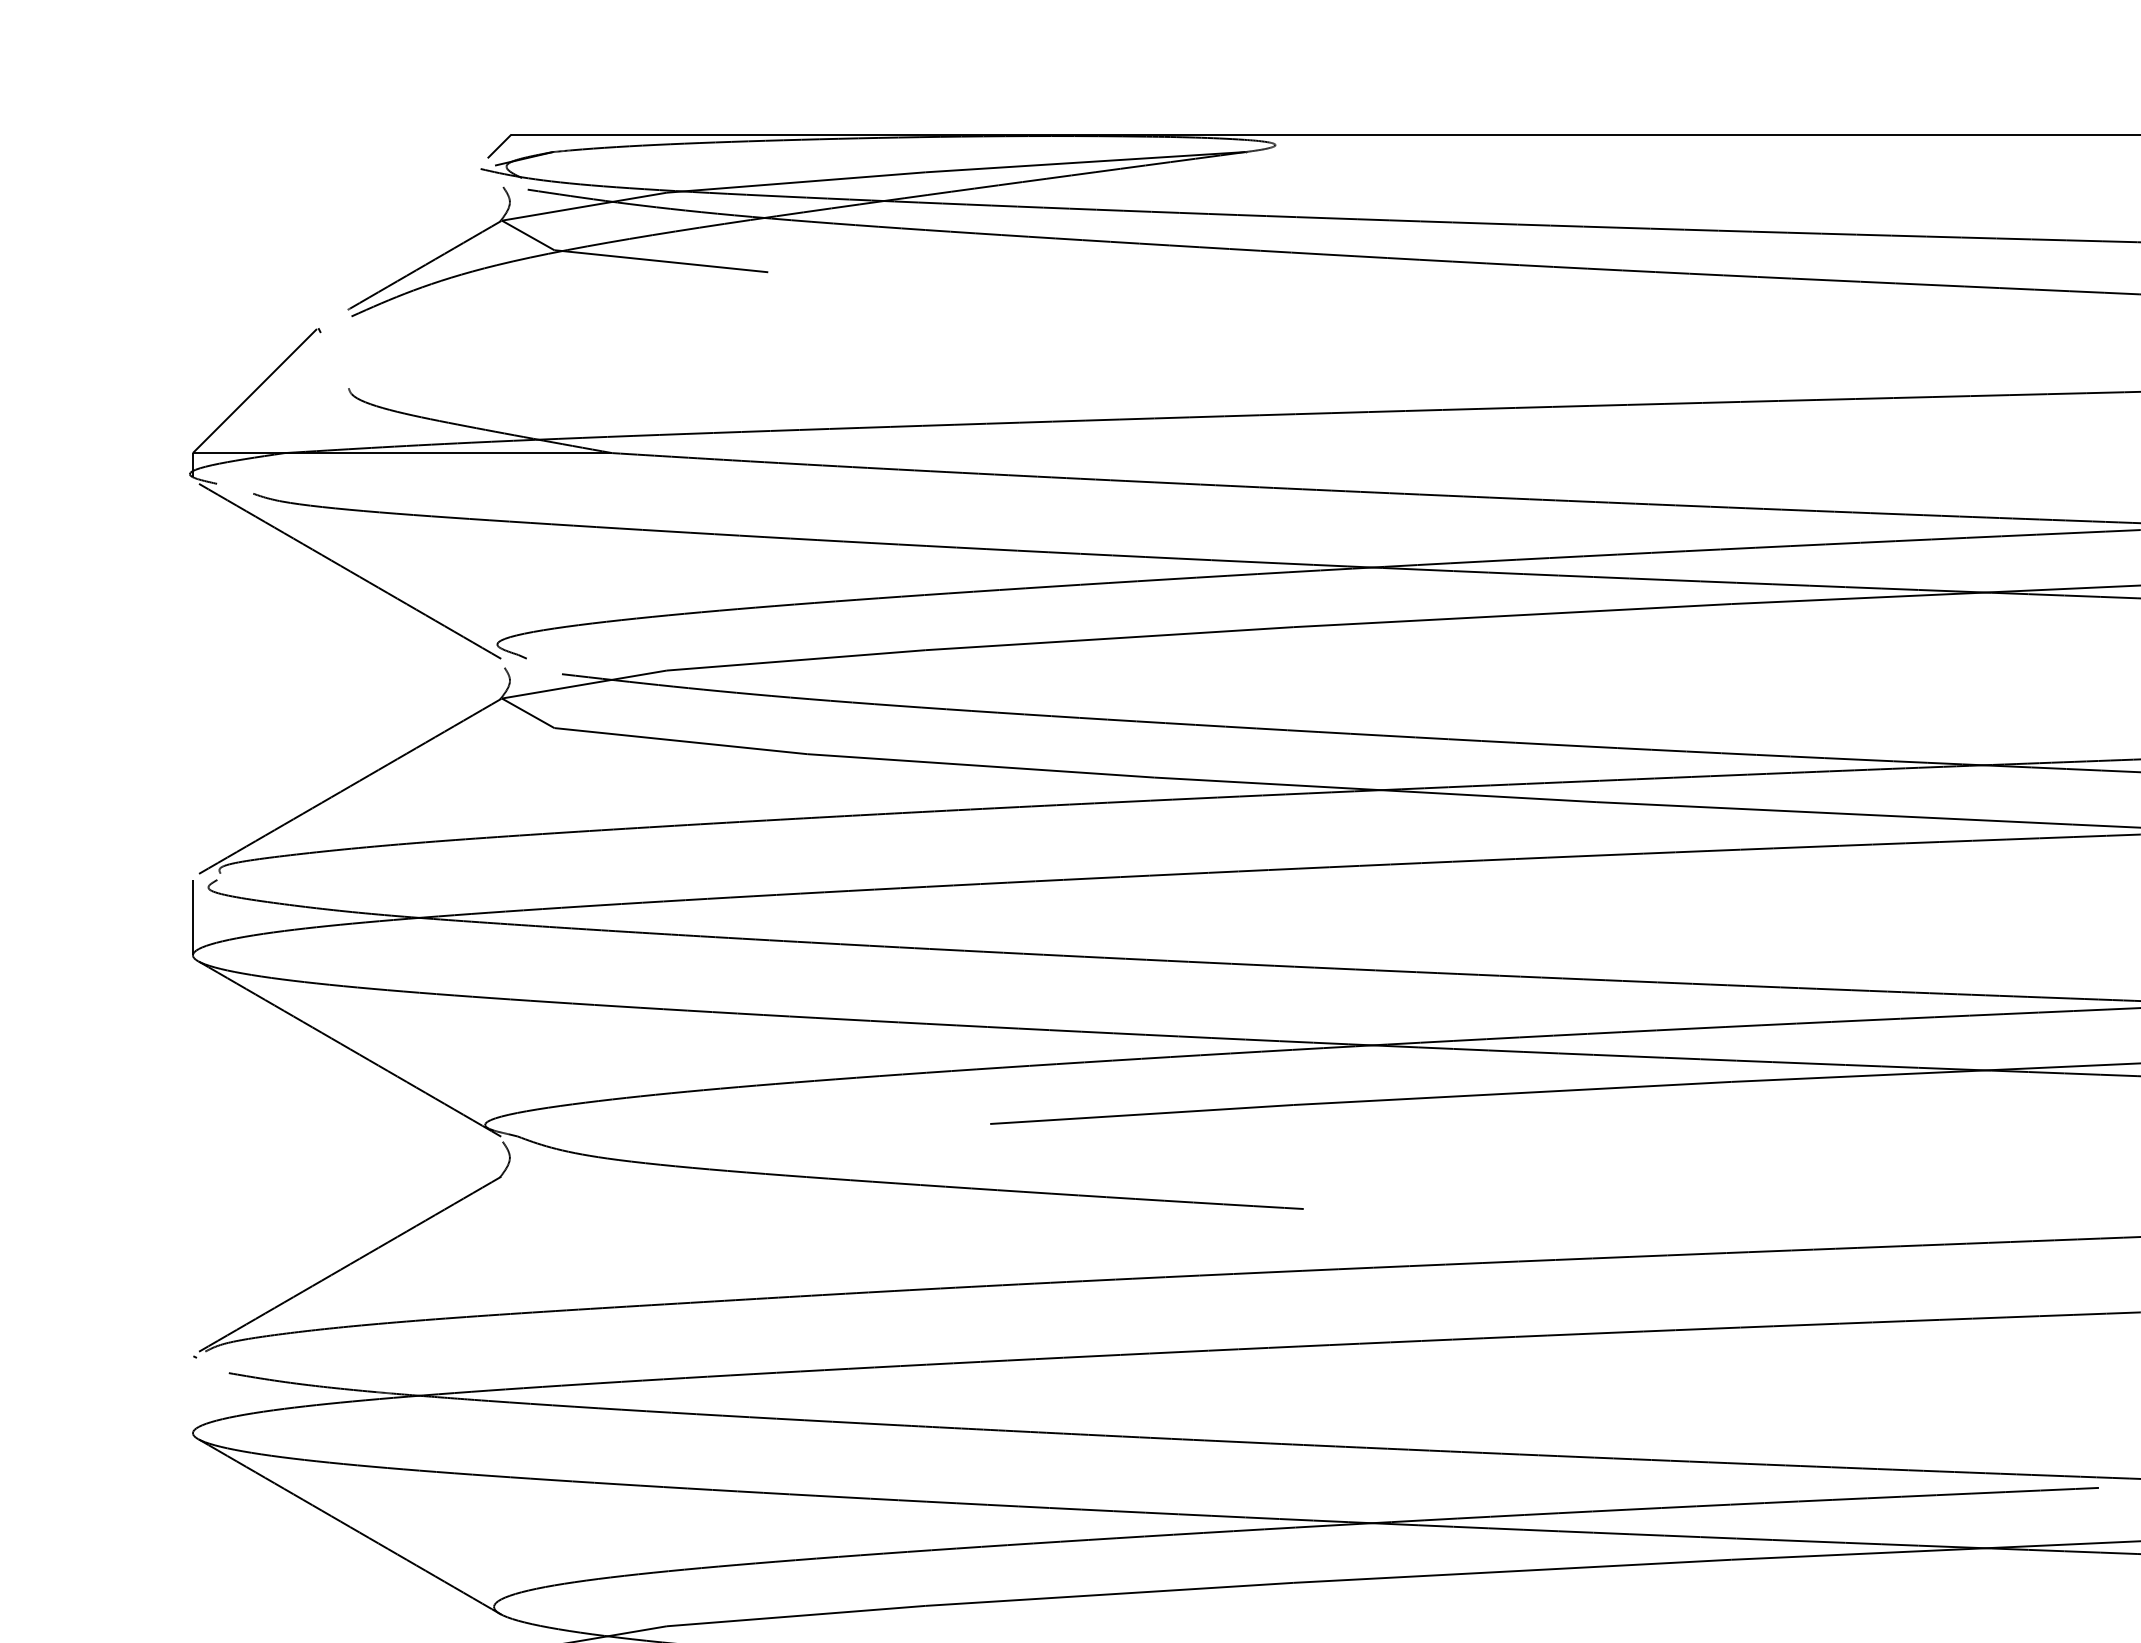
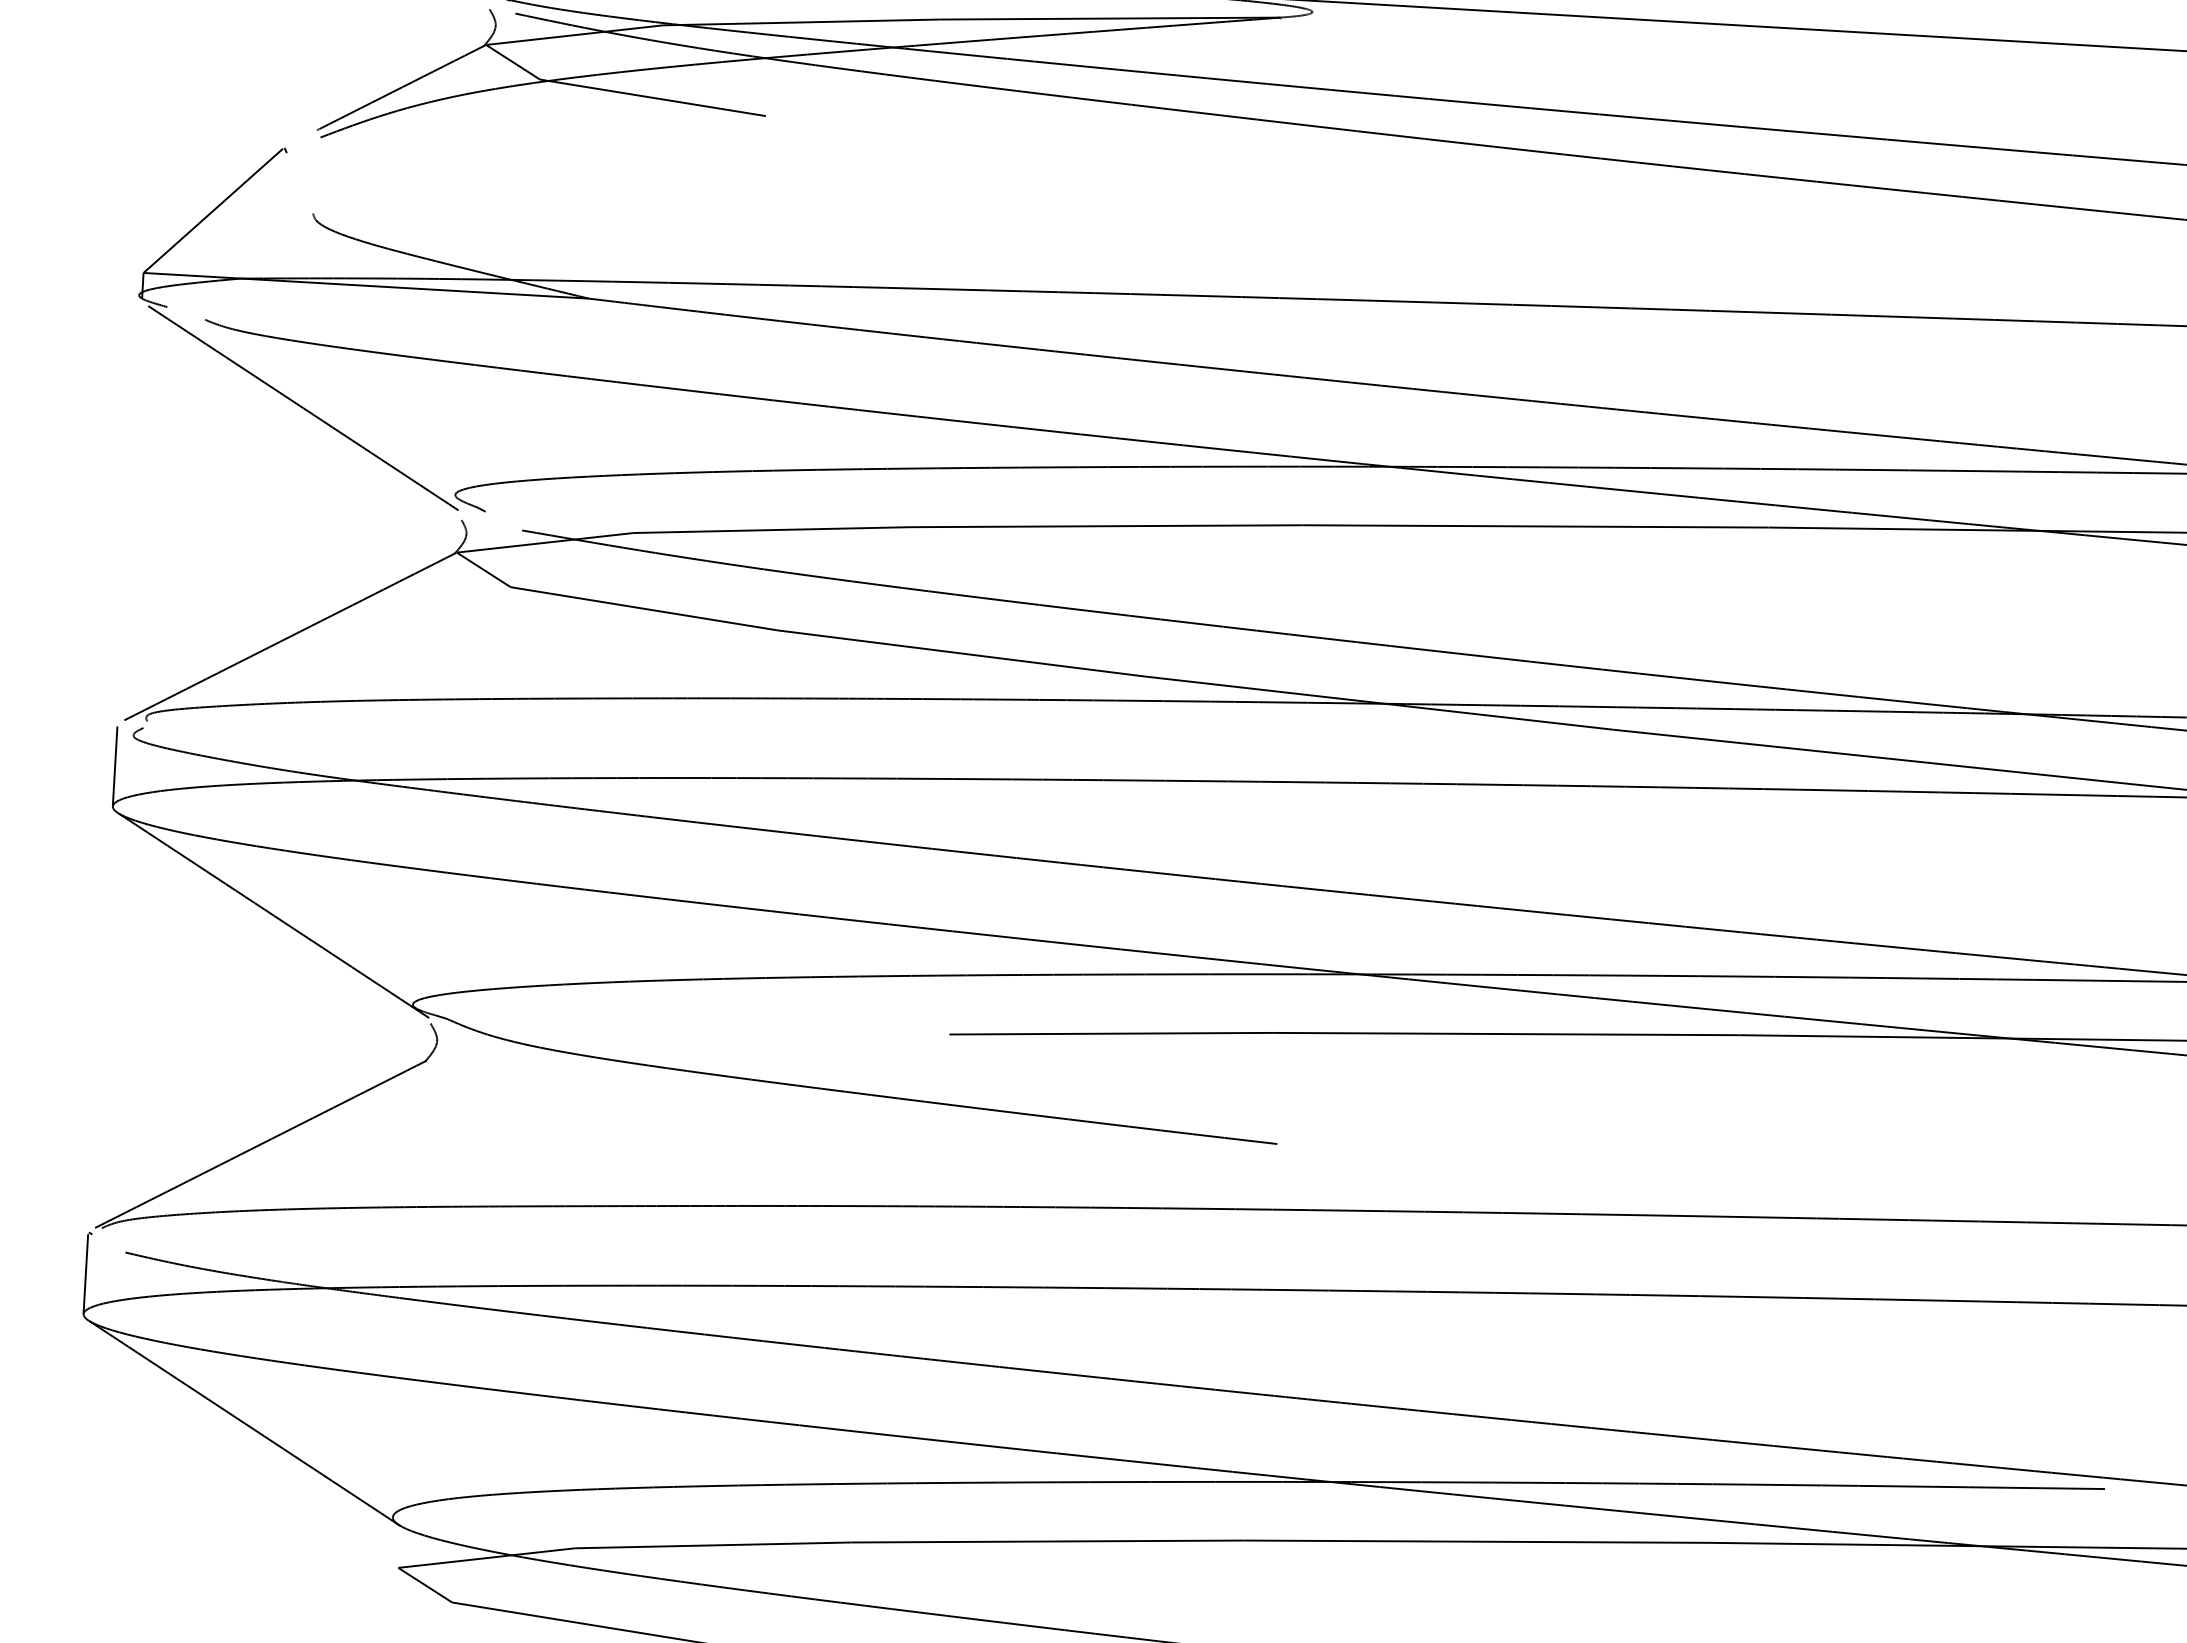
line: (192, 1395) -> (85, 1274), added

